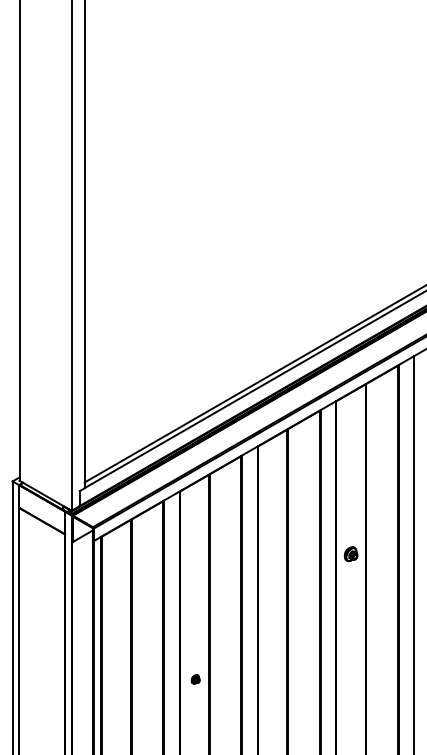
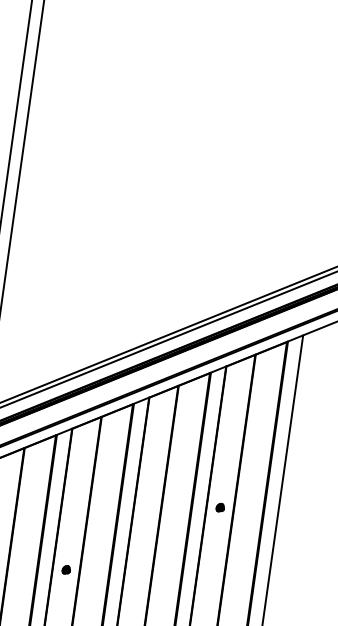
part: (350, 553) -> (219, 507), size x0.62
part: (195, 679) -> (66, 569), moved

